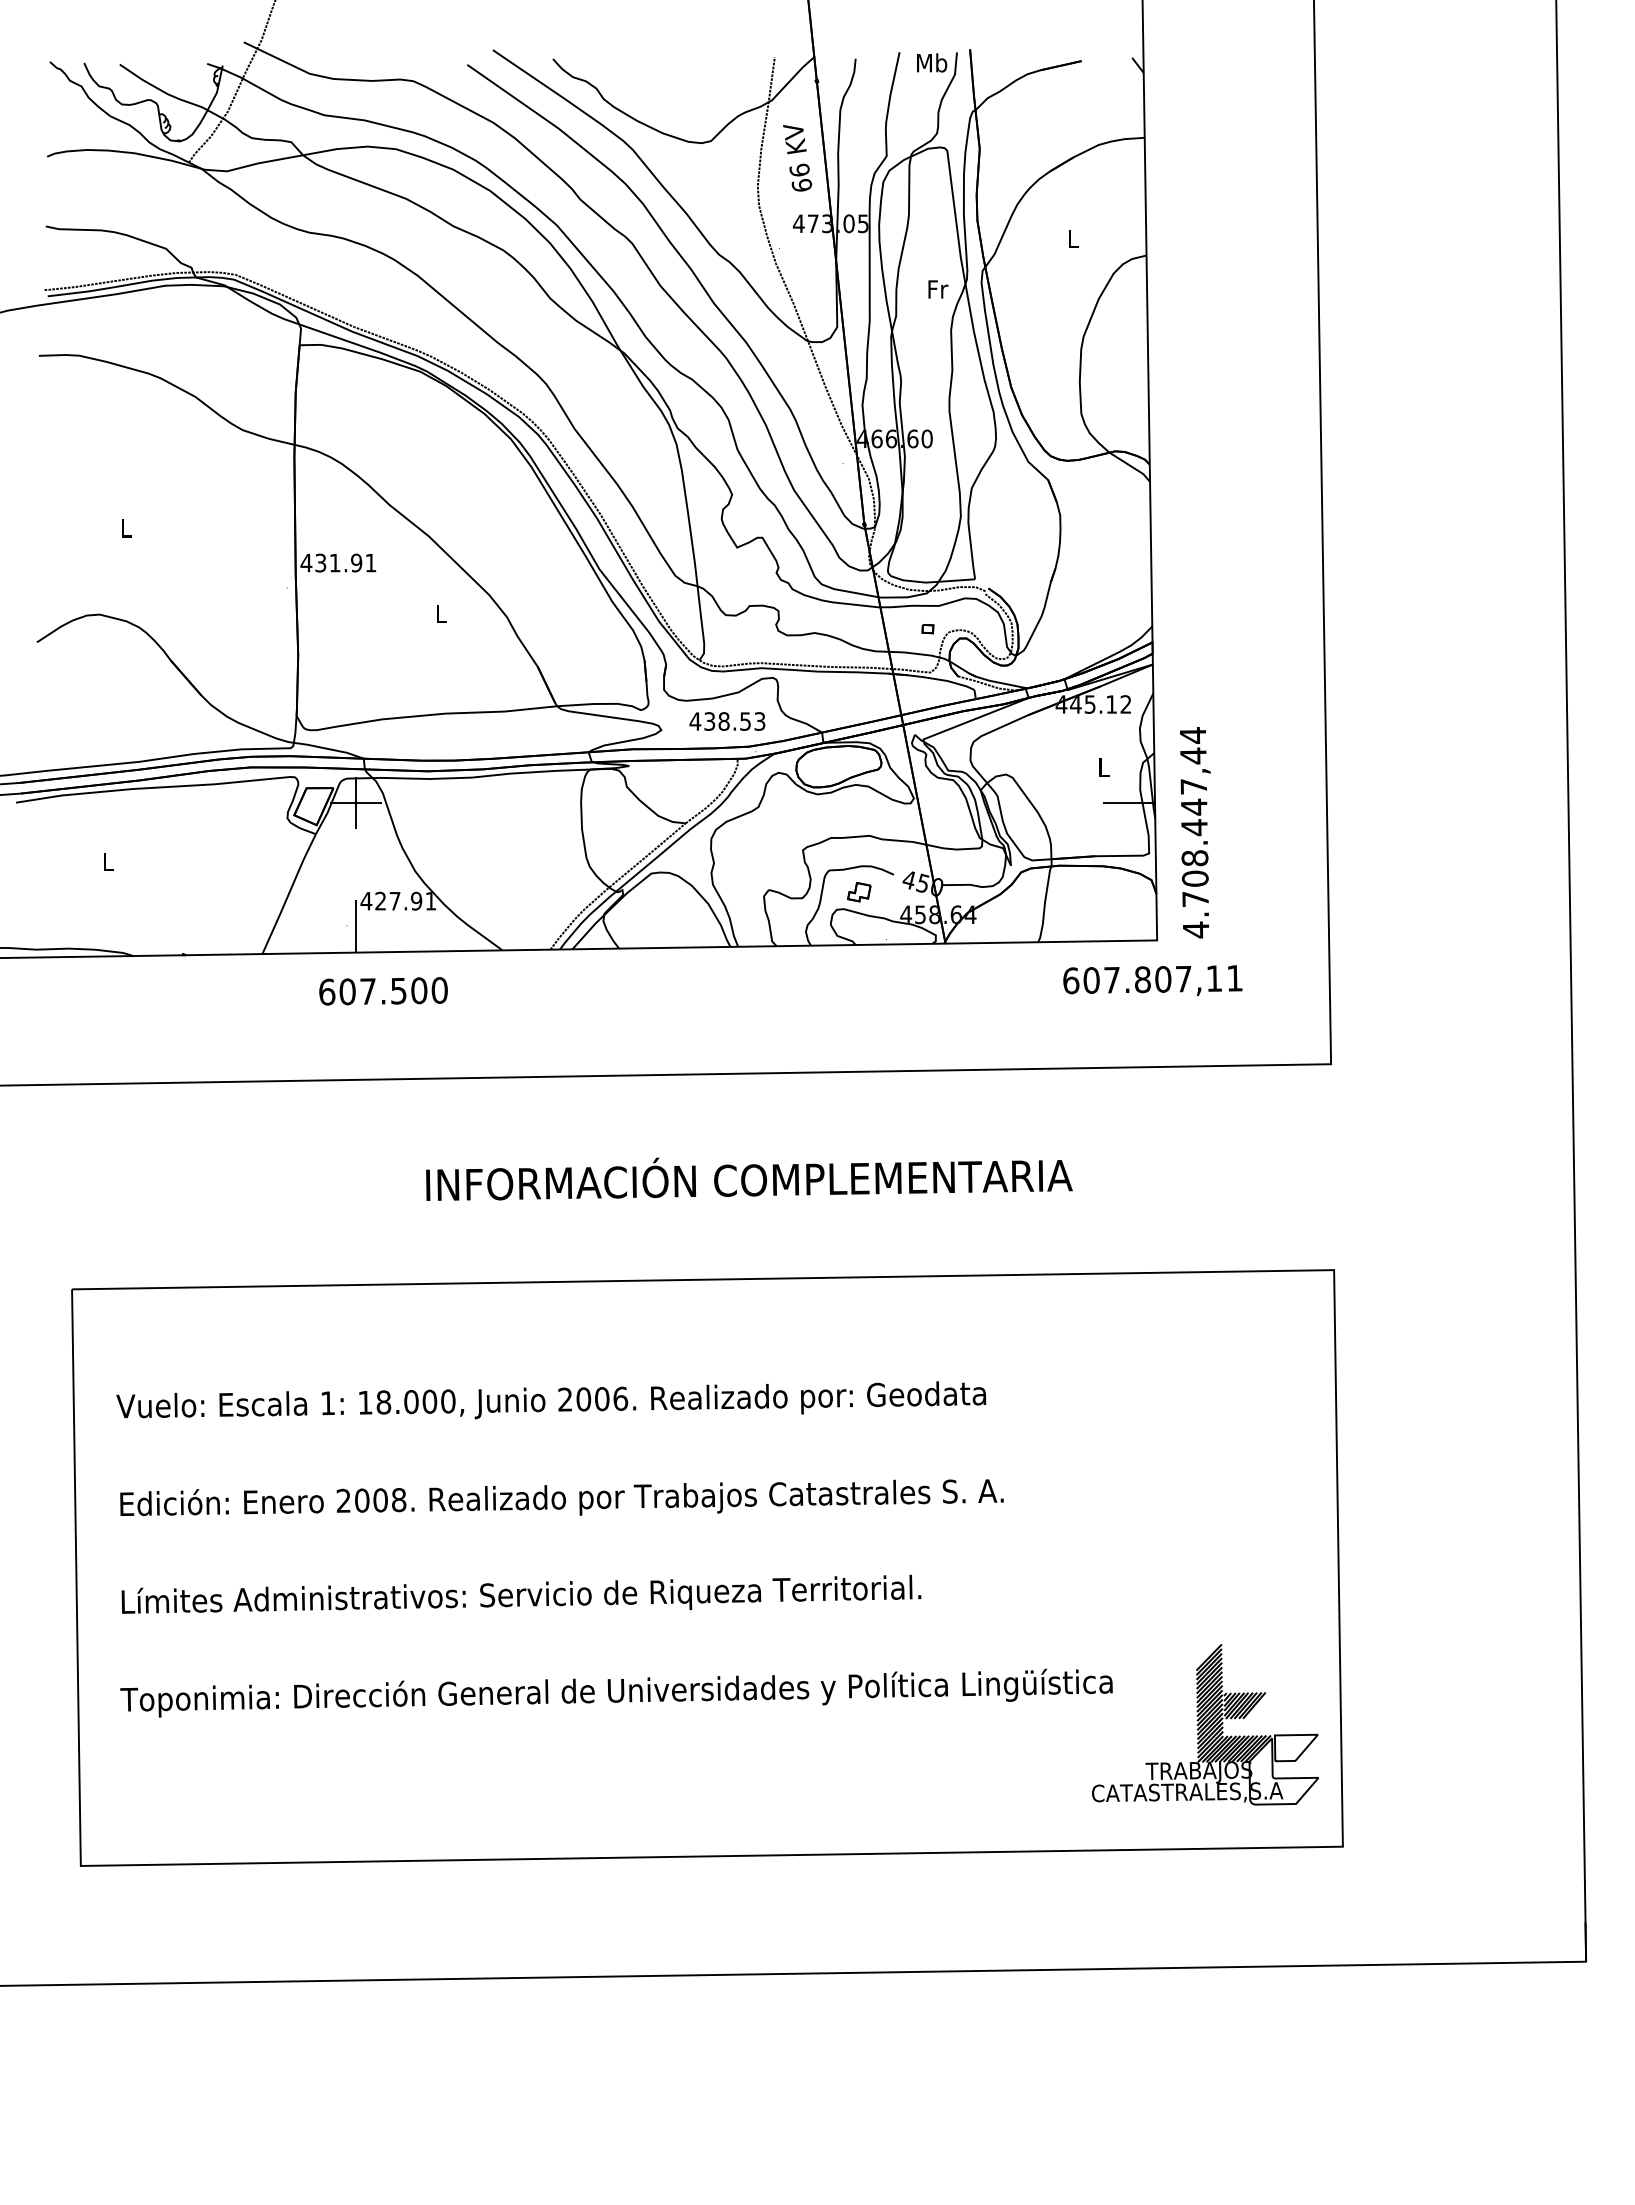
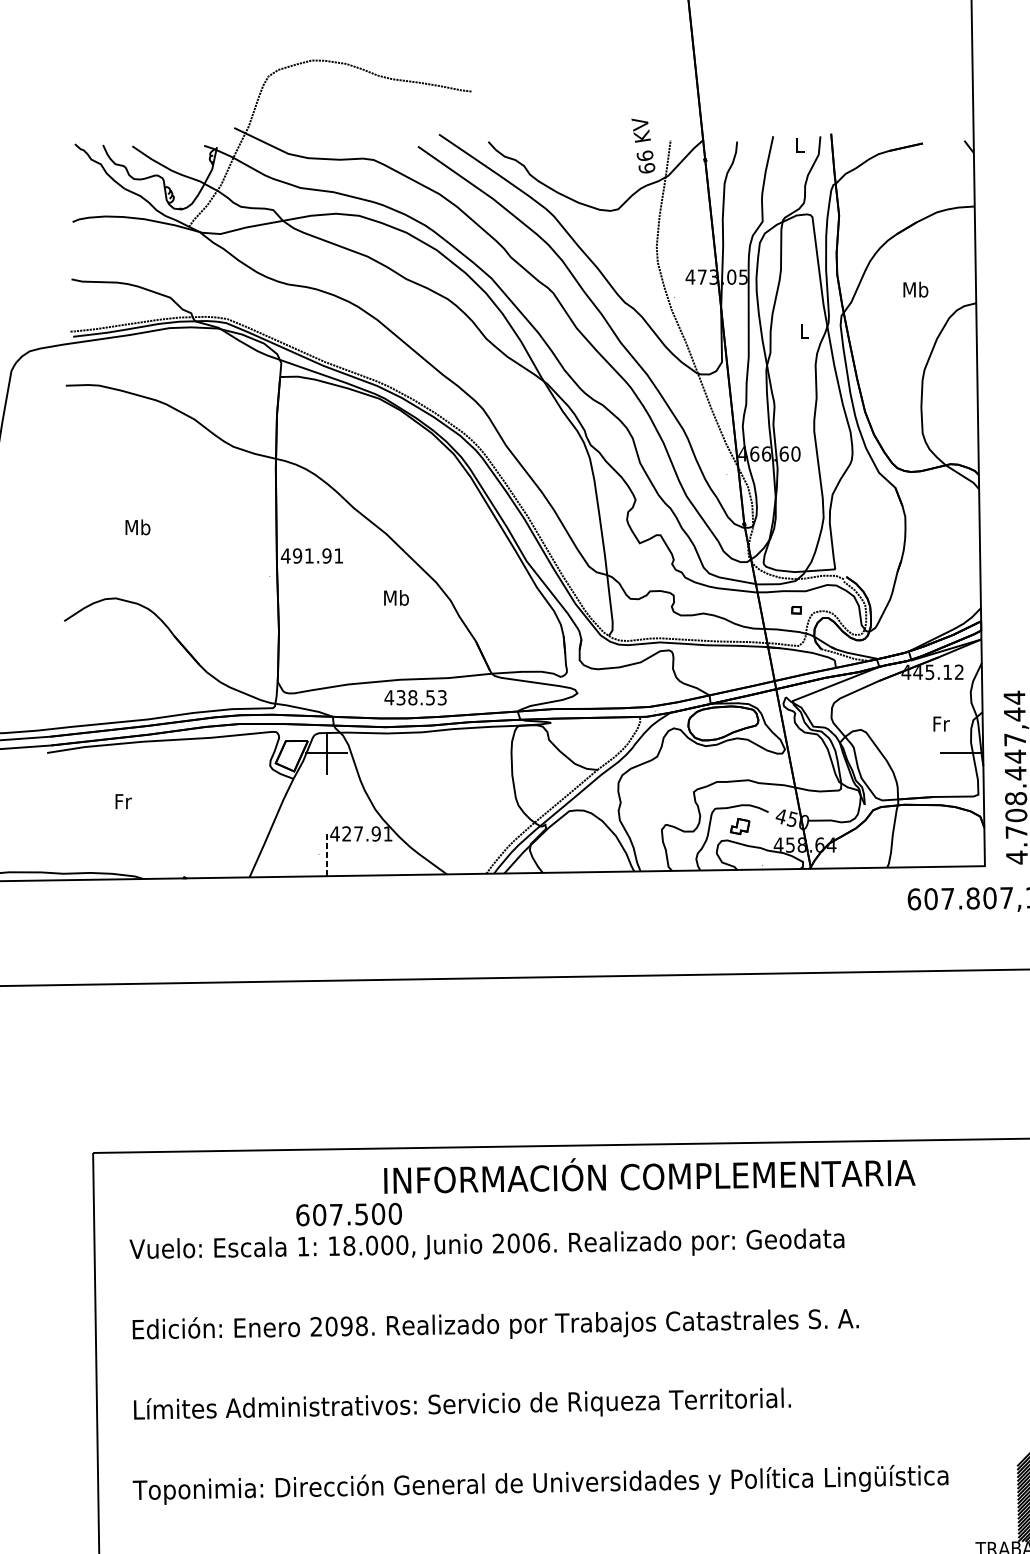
text: (932, 62) -> (800, 144), Mb -> L
text: (797, 158) -> (643, 146), moved
text: (1073, 238) -> (916, 289), L -> Mb
text: (938, 289) -> (805, 331), Fr -> L
text: (126, 527) -> (137, 526), L -> Mb
text: (320, 562) -> (297, 555), 431.91 -> 491.91
text: (441, 613) -> (396, 597), L -> Mb
text: (727, 721) -> (415, 697), moved
text: (1104, 767) -> (941, 724), L -> Fr
text: (109, 861) -> (123, 801), L -> Fr
line: (356, 926) -> (326, 854), solid -> dashed
text: (383, 991) -> (349, 1214), moved
text: (749, 1178) -> (649, 1175), moved
text: (380, 1500) -> (346, 1326), 2008. -> 2098.

